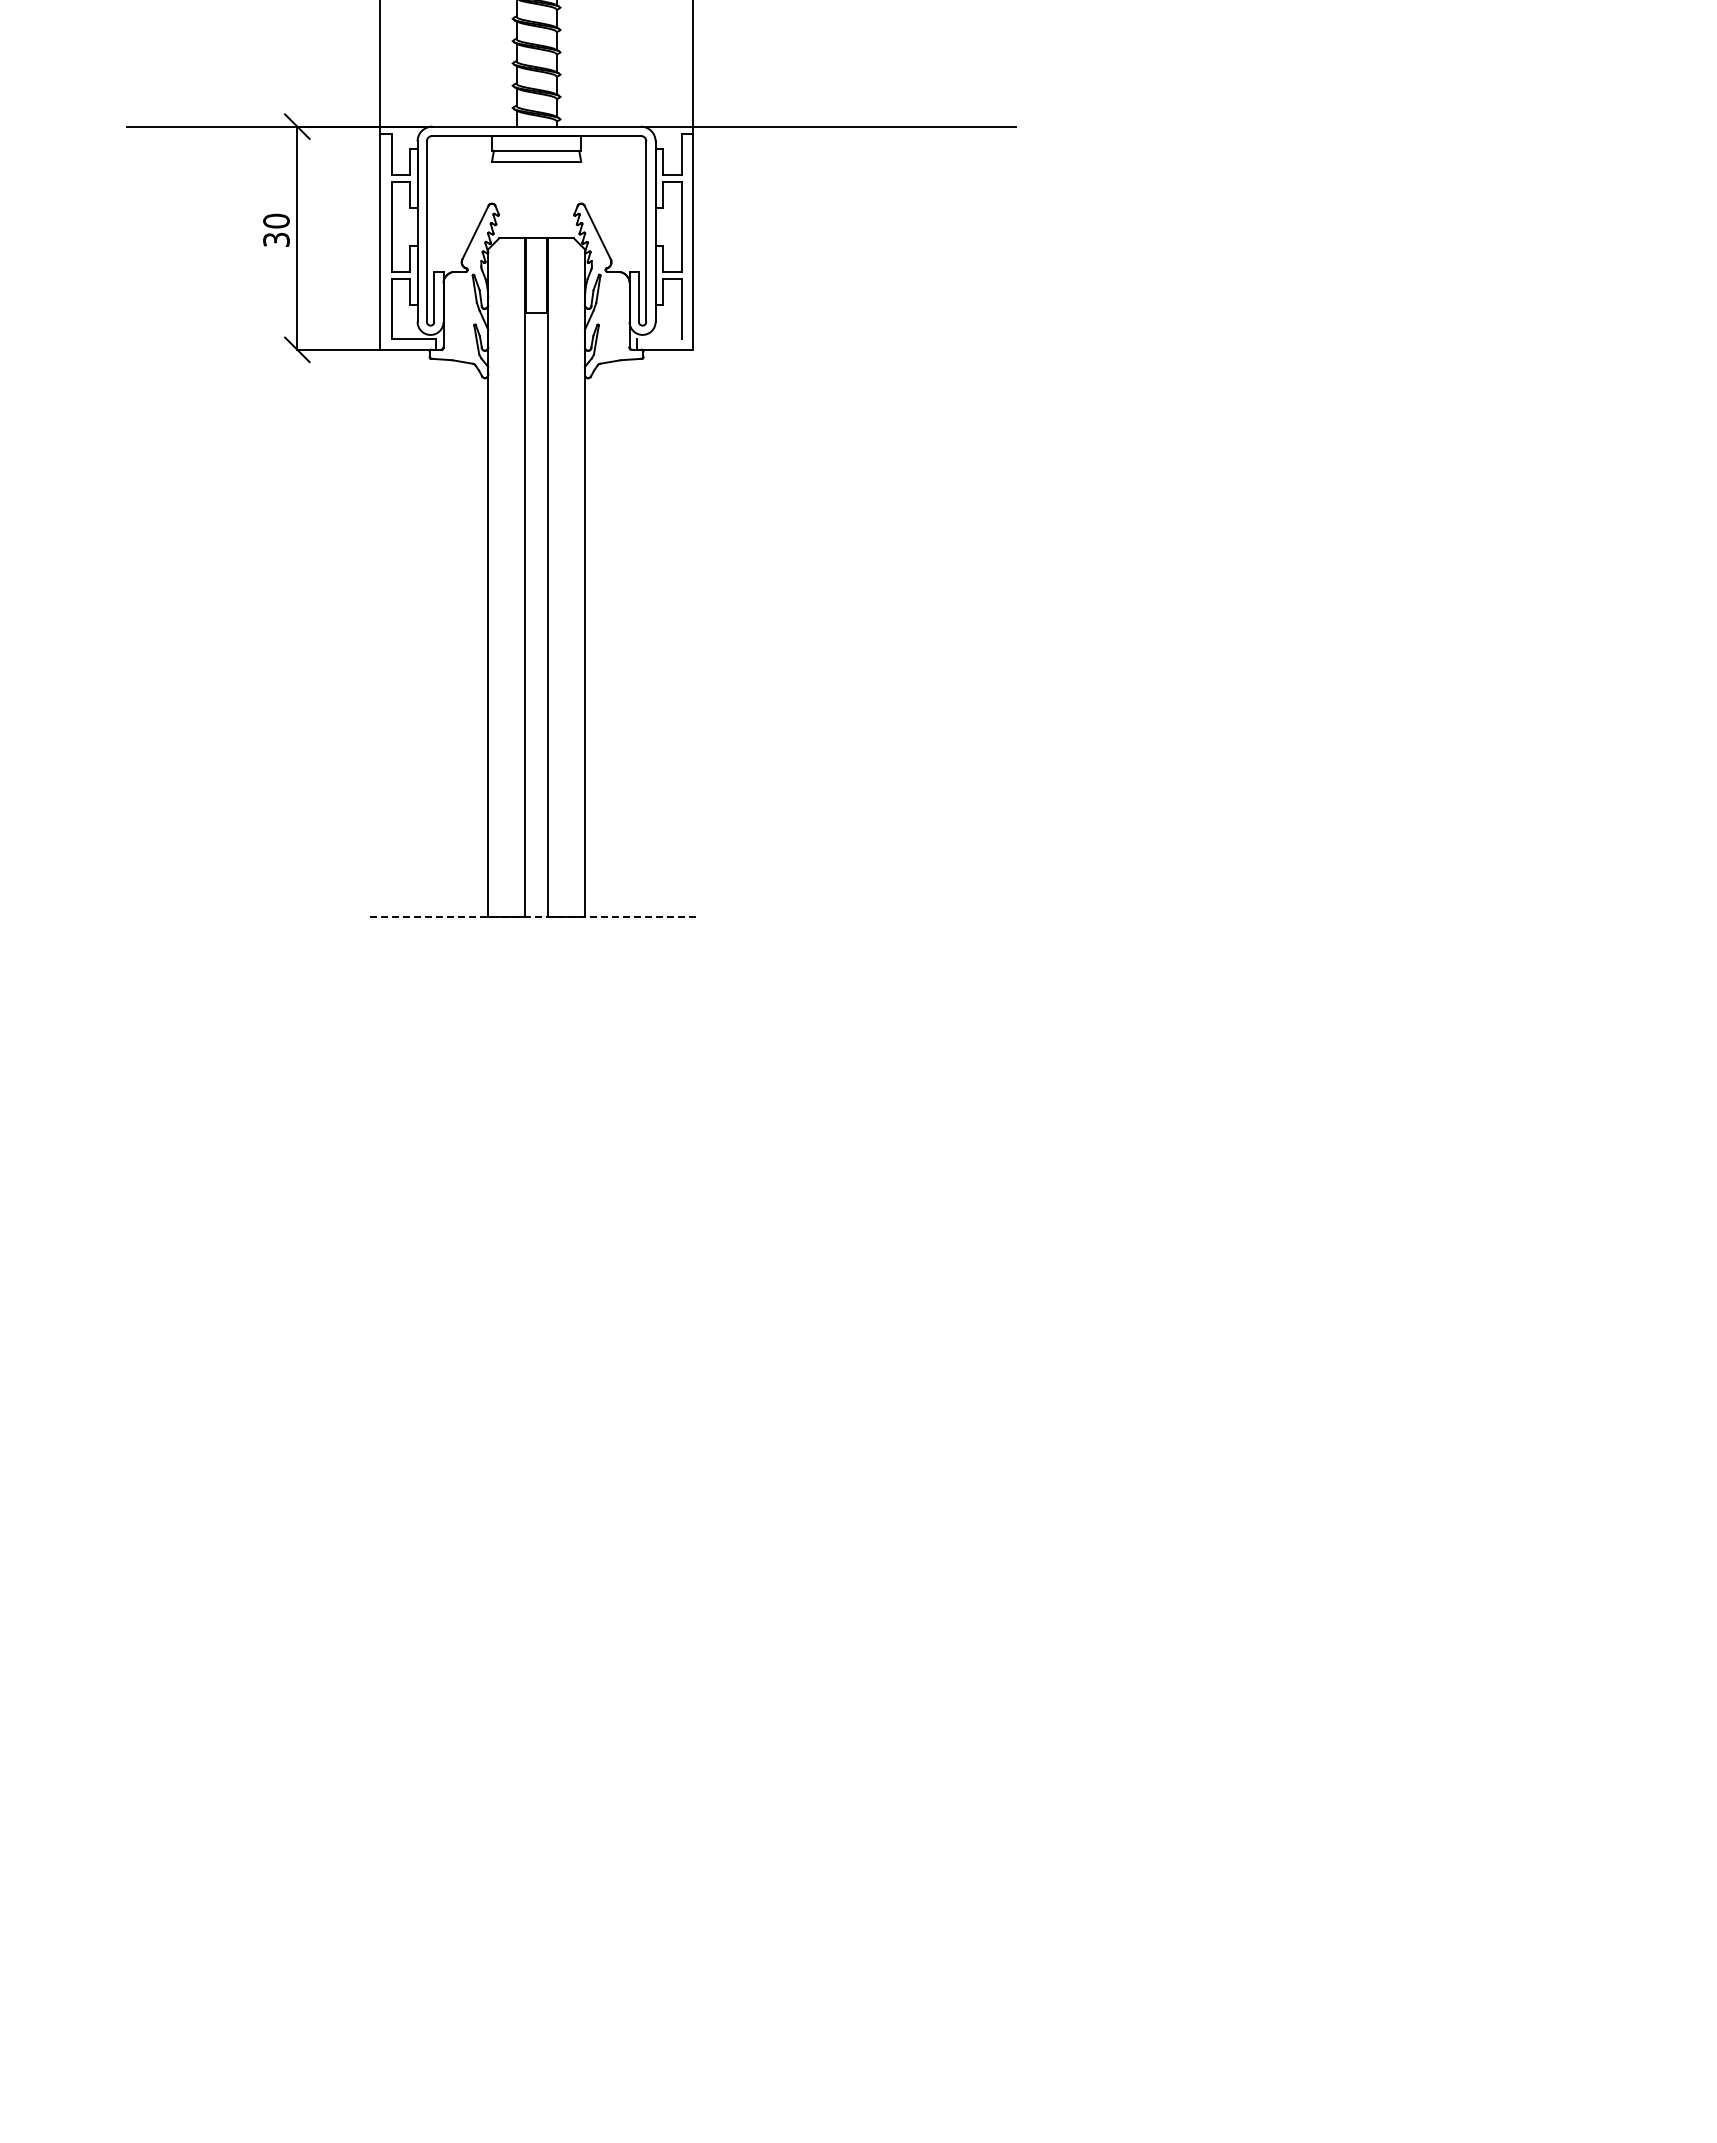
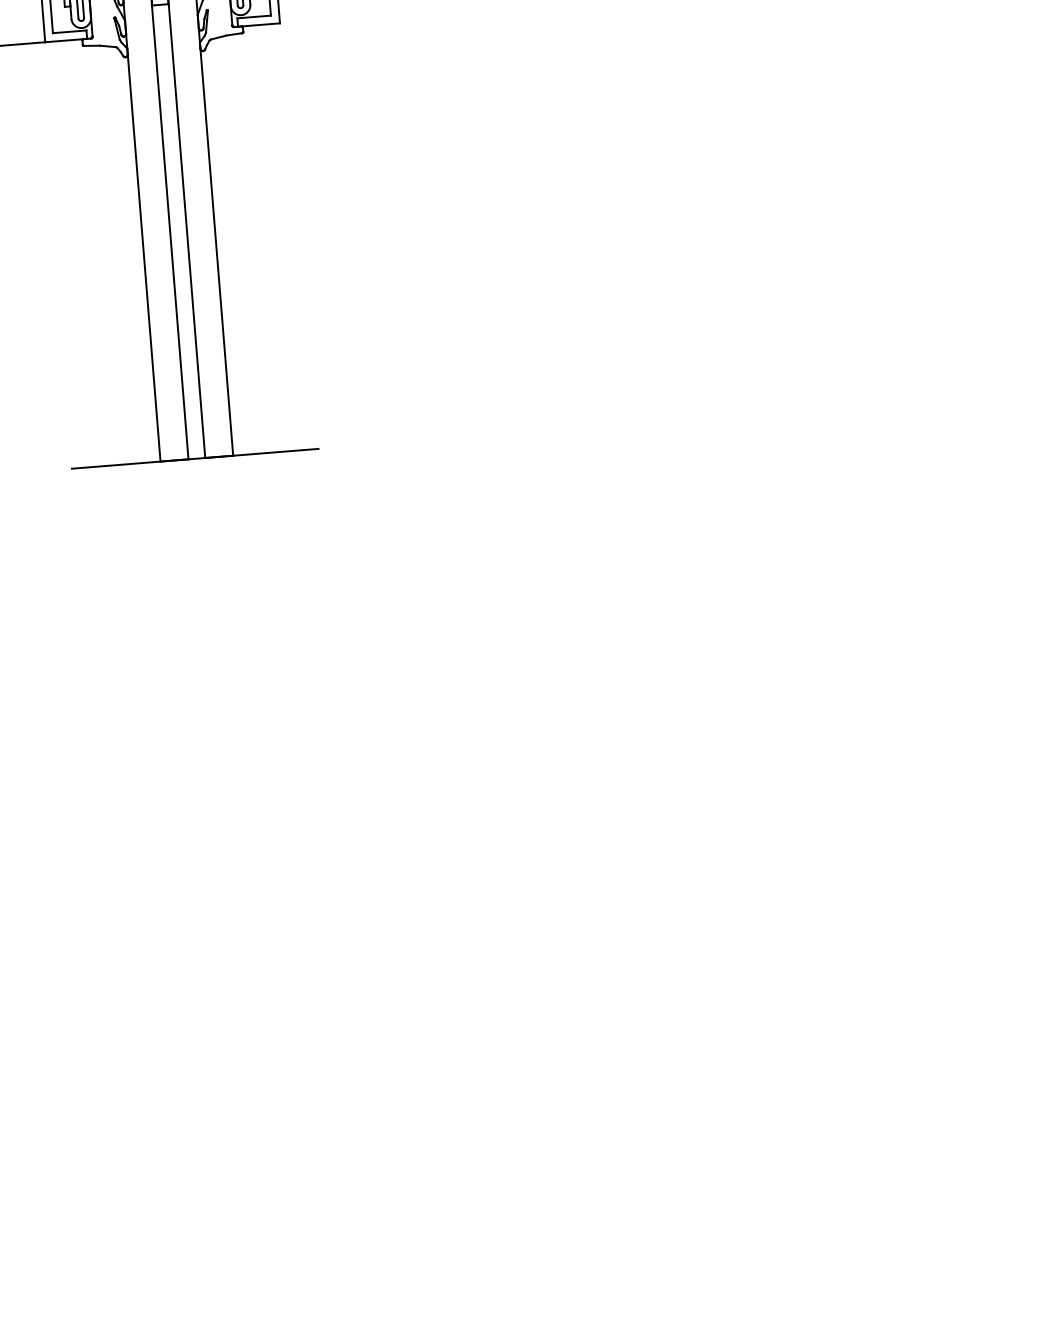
line: (659, 338) -> (254, 16), added
line: (534, 916) -> (195, 458), dashed -> solid

